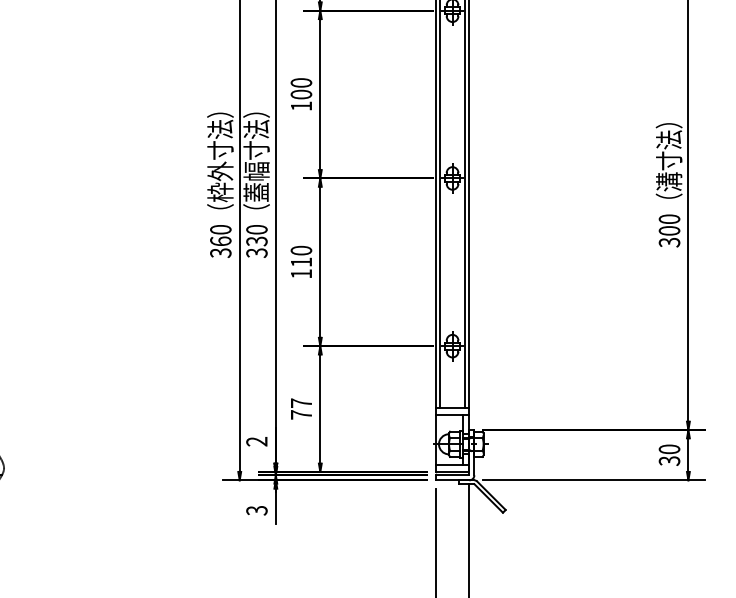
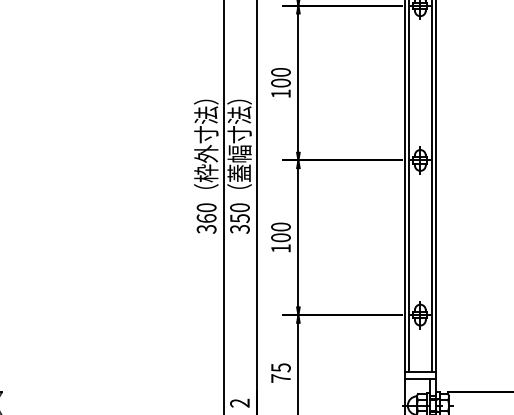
text: (256, 240) -> (239, 217), 330 -> 350
text: (301, 261) -> (281, 237), 110 -> 100
text: (301, 403) -> (281, 367), 77 -> 75

